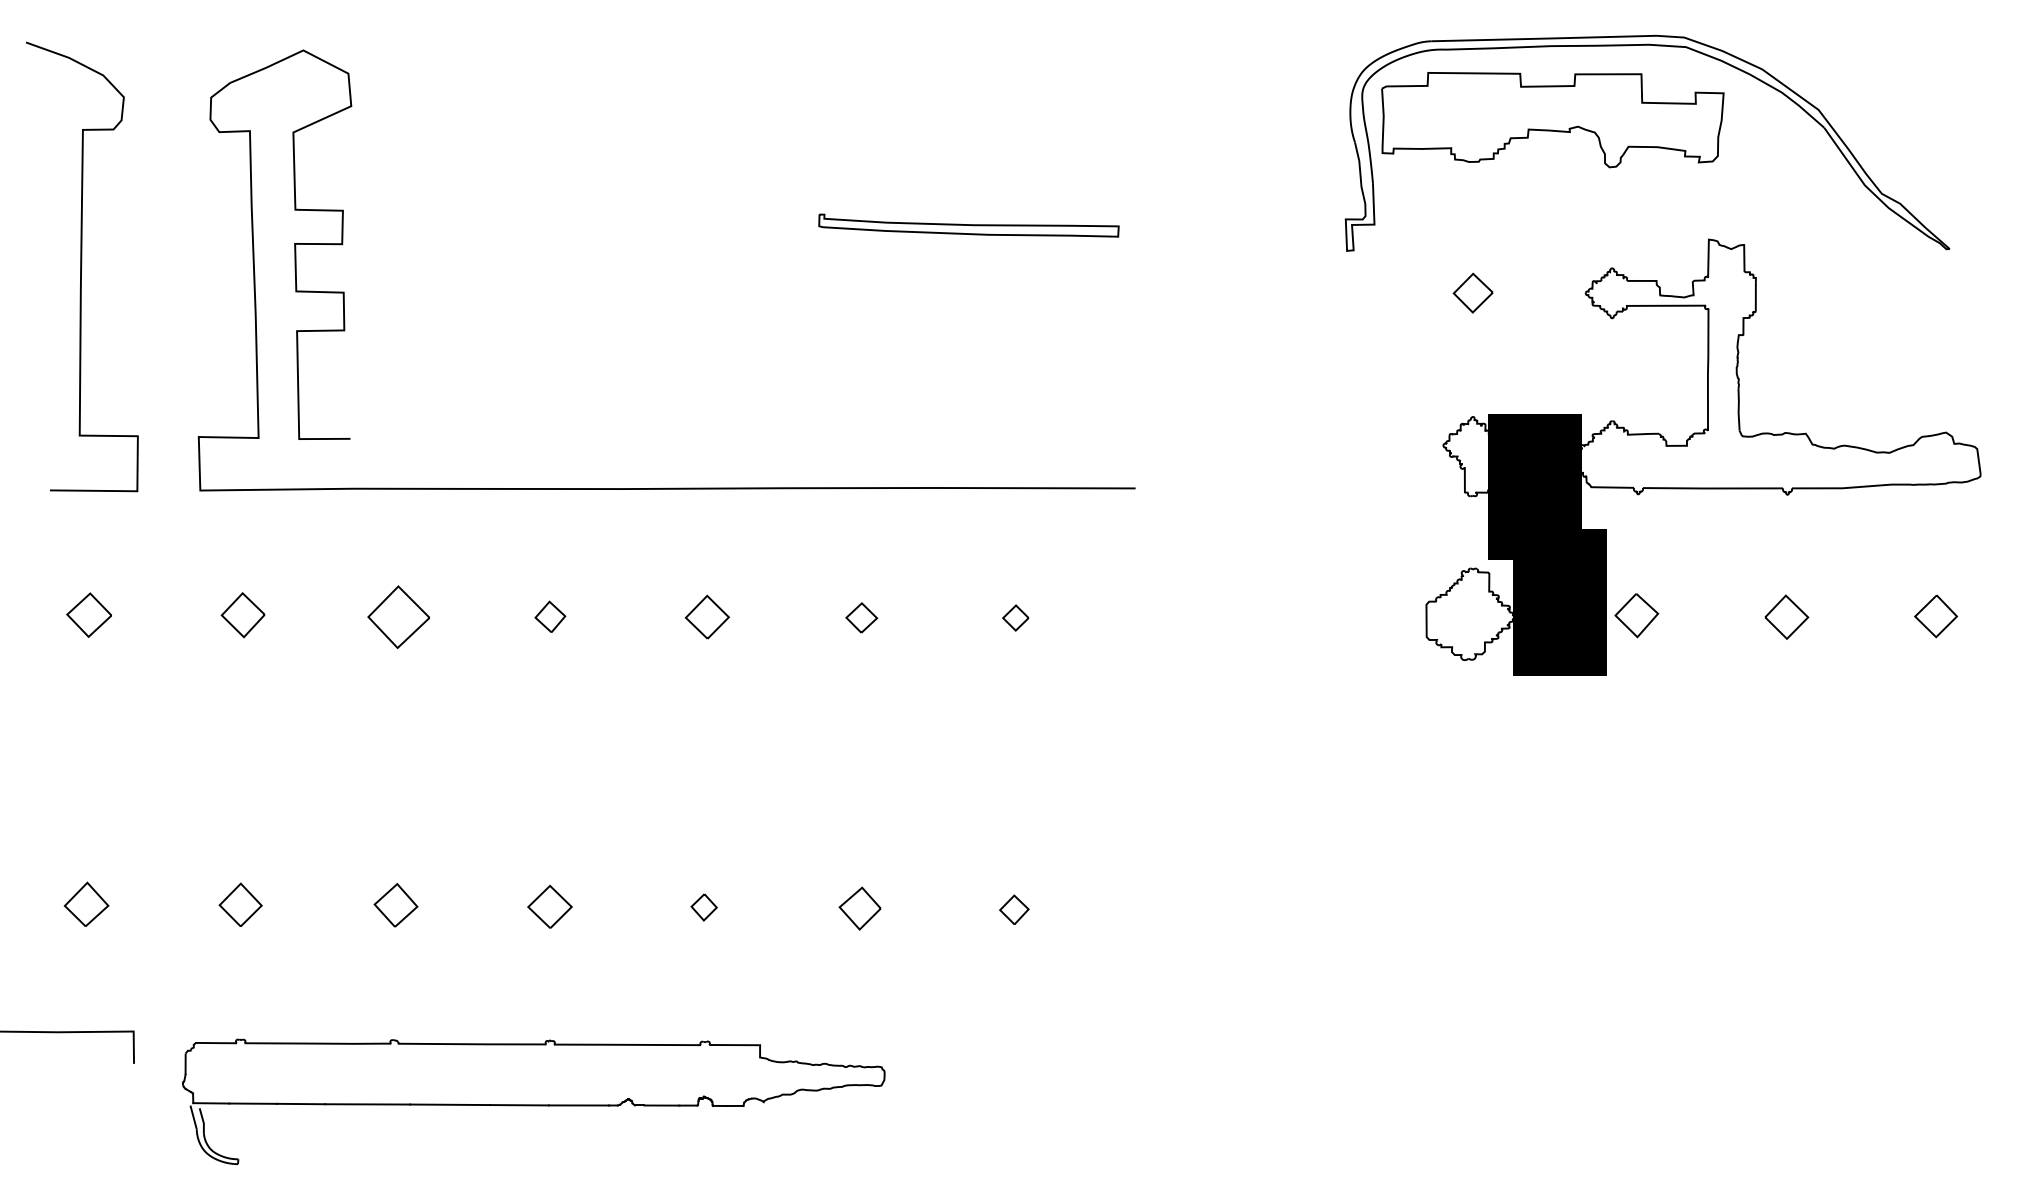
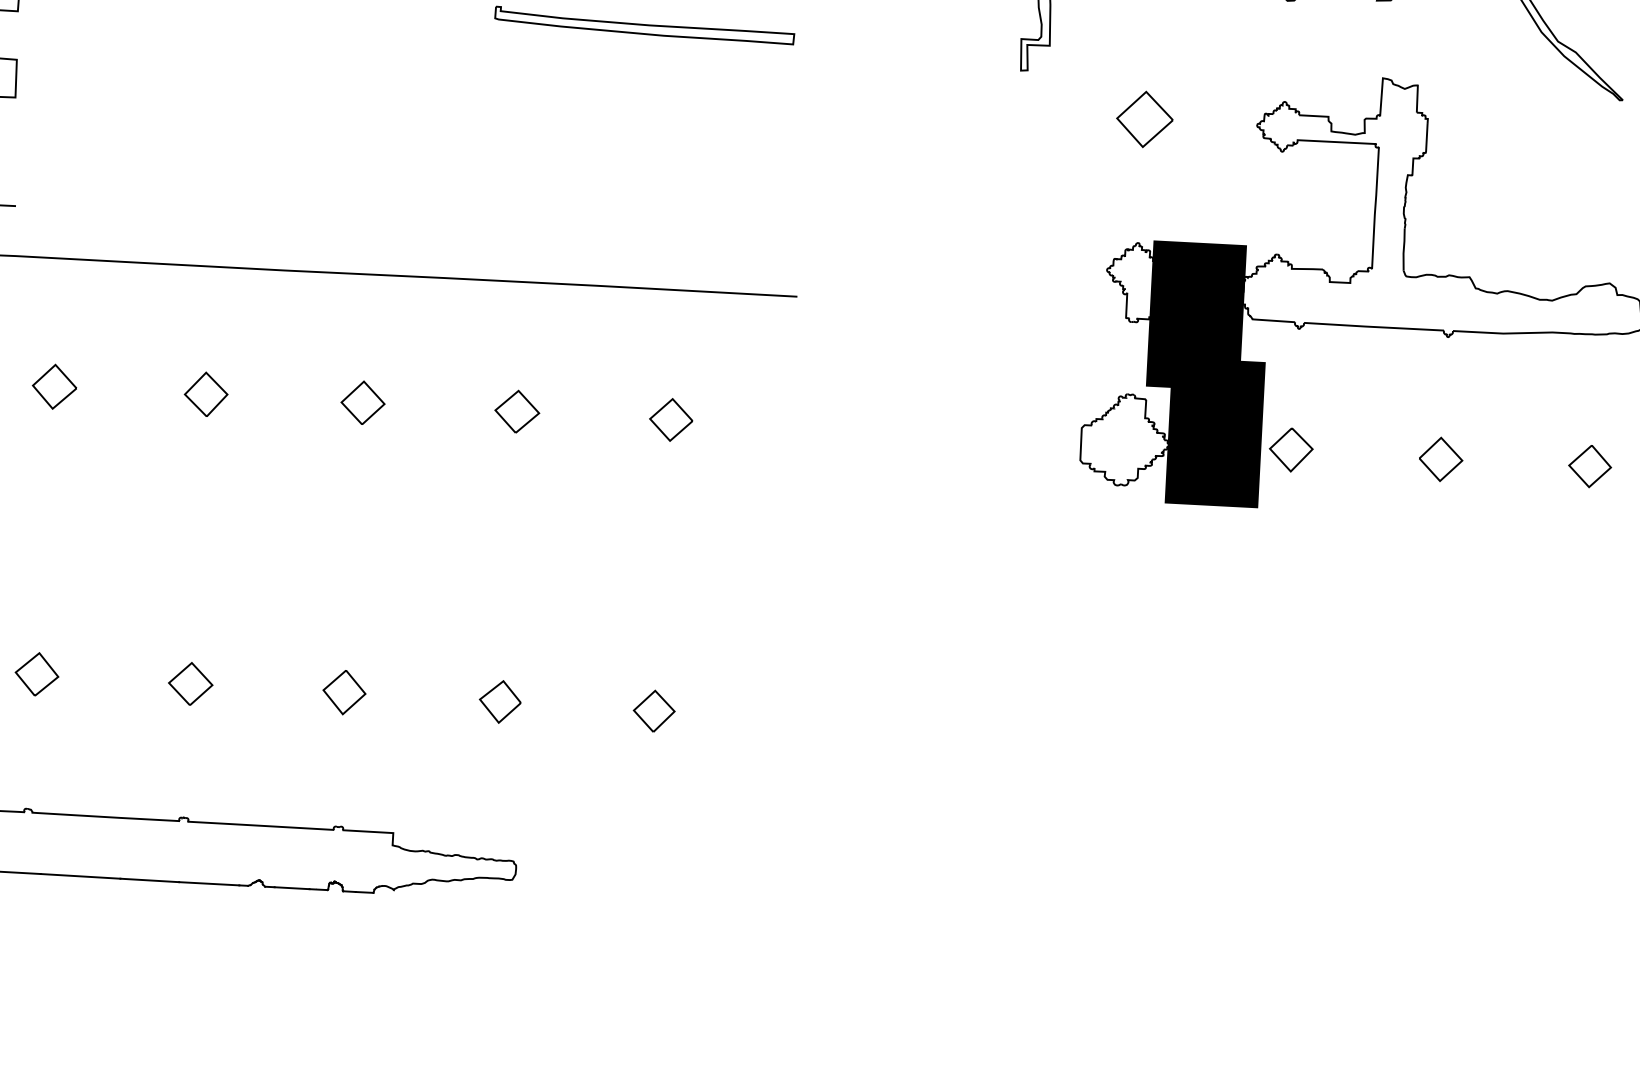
part: (1472, 292) -> (1144, 118), size x1.43
part: (550, 616) -> (206, 394), size x1.43
part: (397, 617) -> (53, 386), size x0.71
part: (861, 617) -> (516, 411), size x1.43
part: (1015, 617) -> (670, 419), size x1.67
part: (704, 907) -> (344, 692), size x1.67
part: (1014, 909) -> (654, 710), size x1.43

